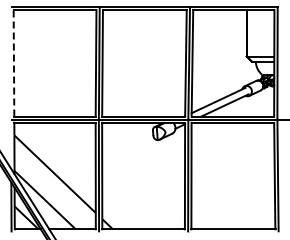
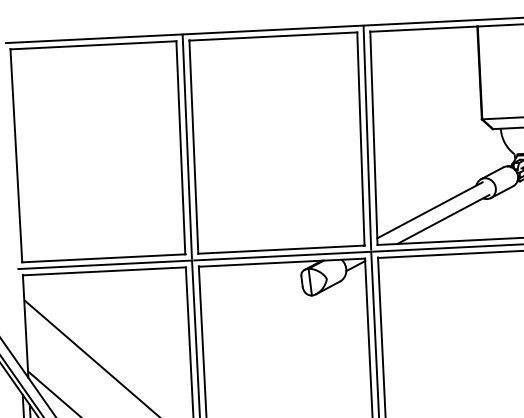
line: (13, 62) -> (15, 154), dashed -> solid

